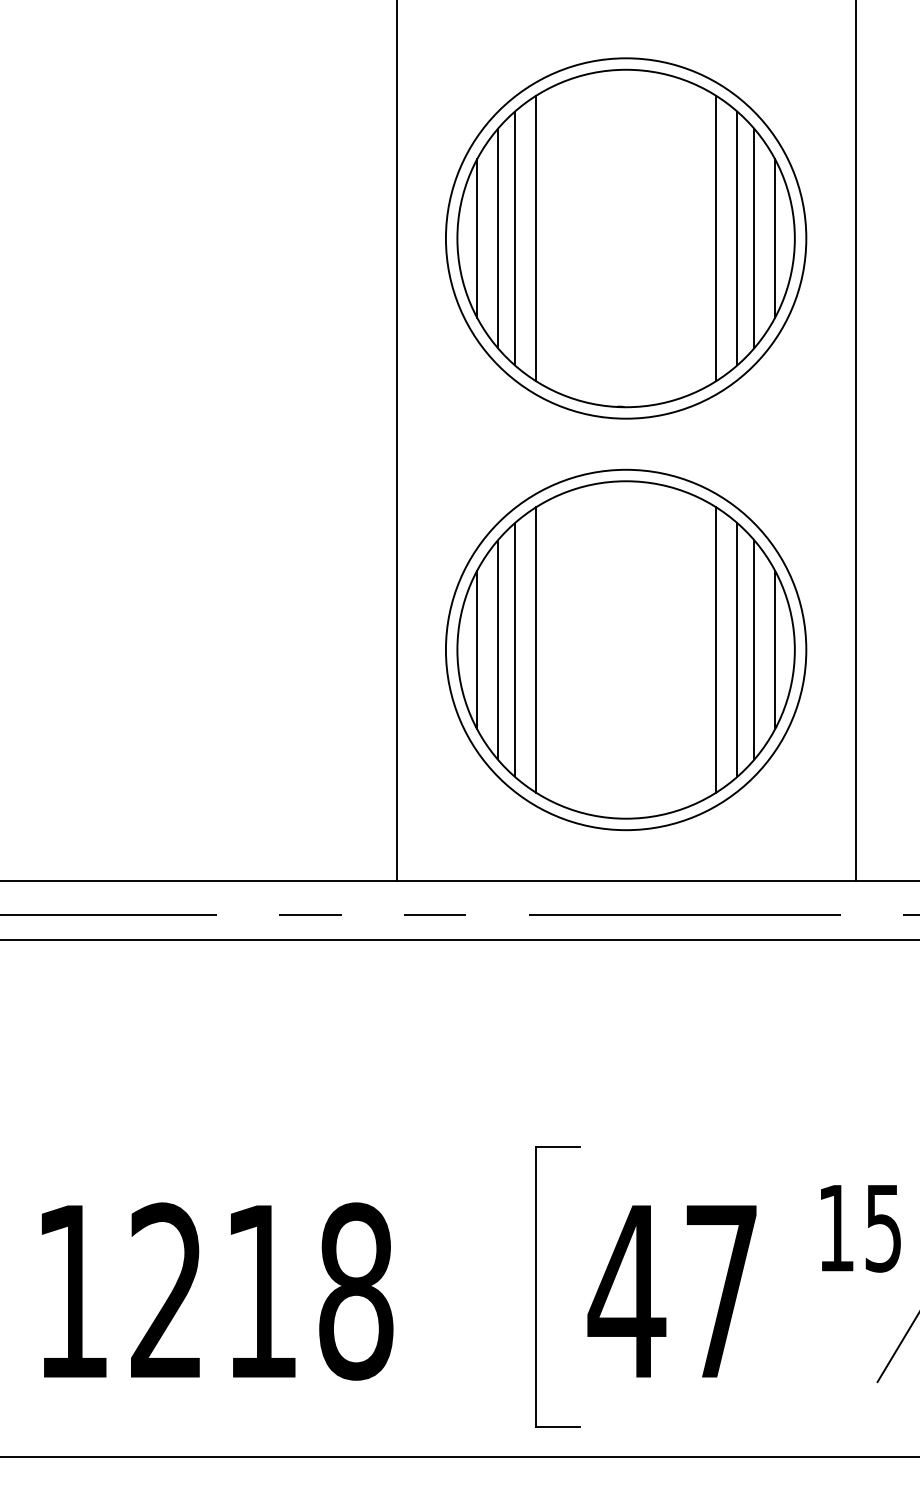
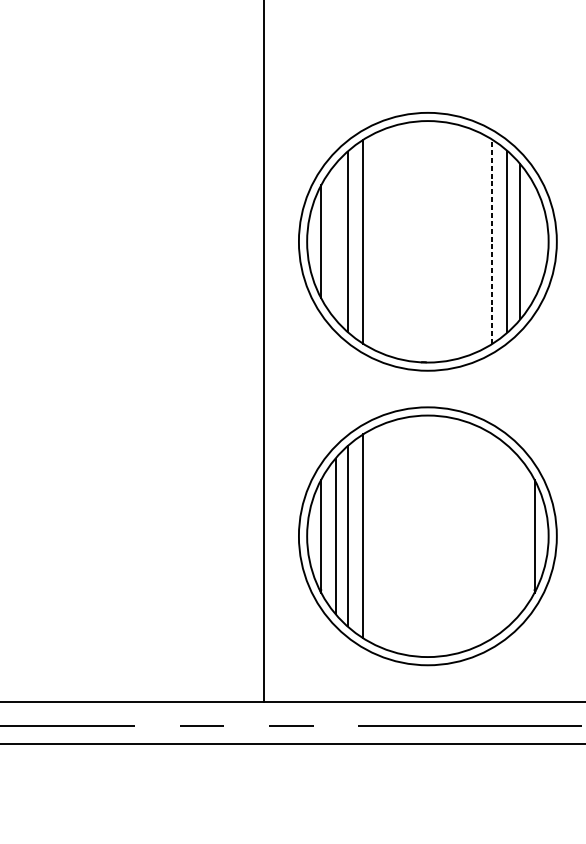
line: (498, 238) -> (336, 241), removed
line: (716, 238) -> (492, 241), solid -> dashed
line: (775, 238) -> (534, 241), removed
line: (716, 649) -> (492, 535), removed
line: (737, 649) -> (507, 535), removed
line: (754, 649) -> (519, 535), removed

